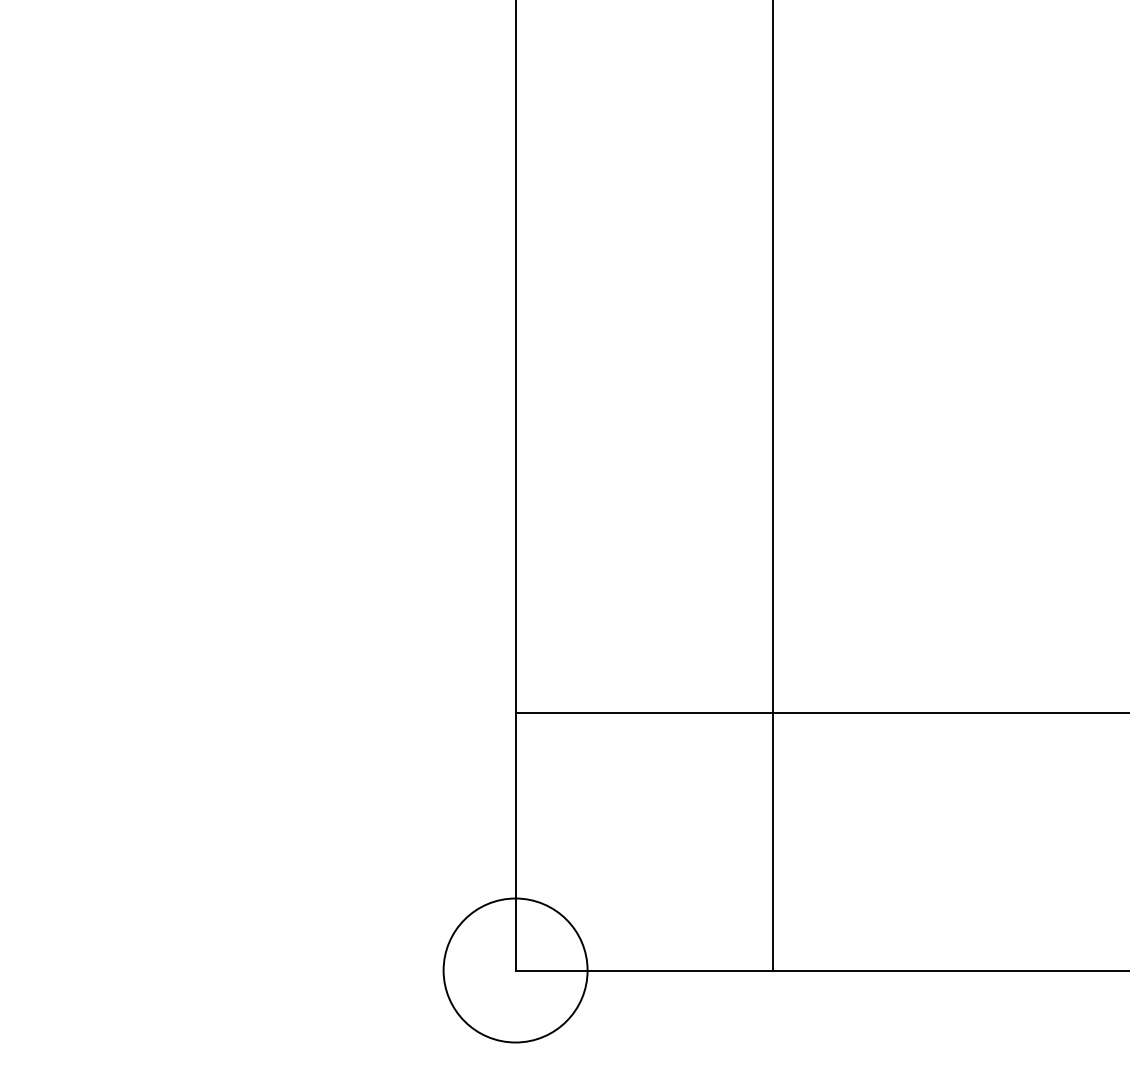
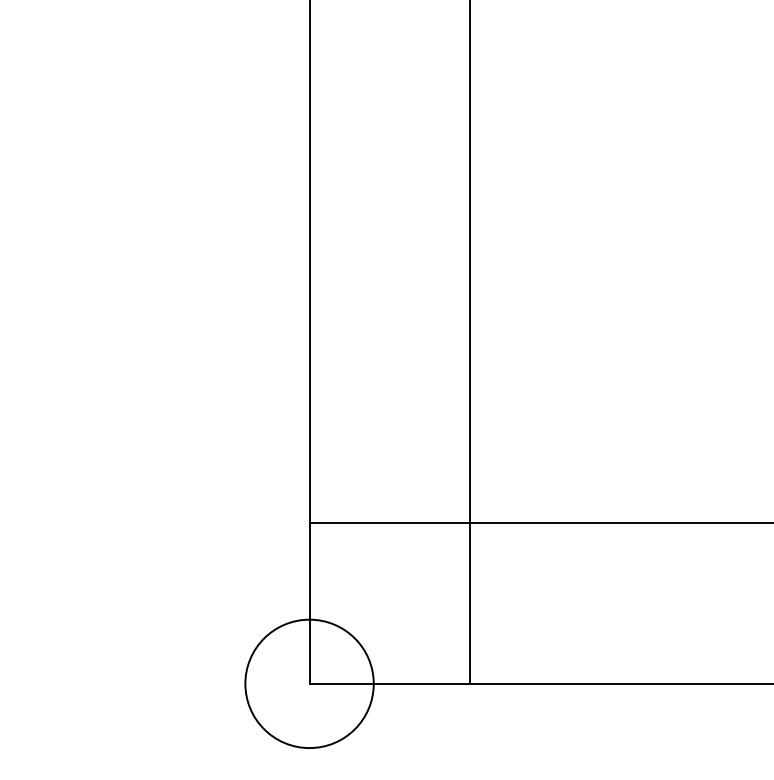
circle: (515, 969) -> (309, 683), size x1.43

